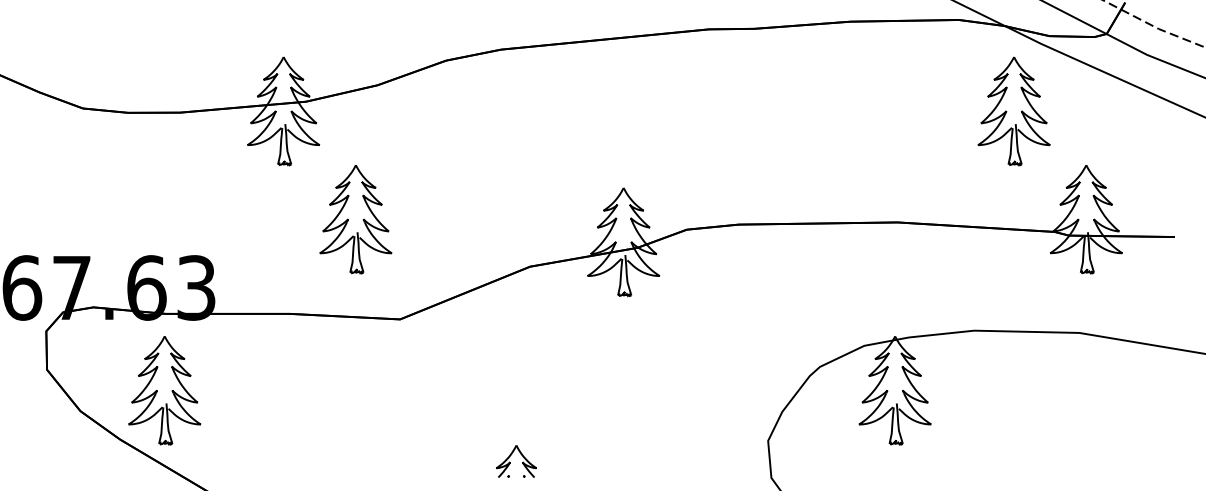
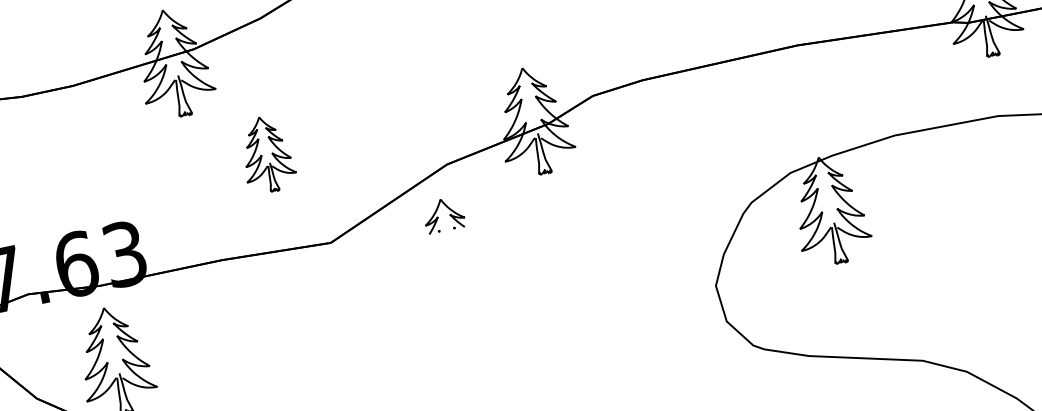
part: (355, 219) -> (266, 154), size x0.7
part: (510, 462) -> (438, 217), moved

